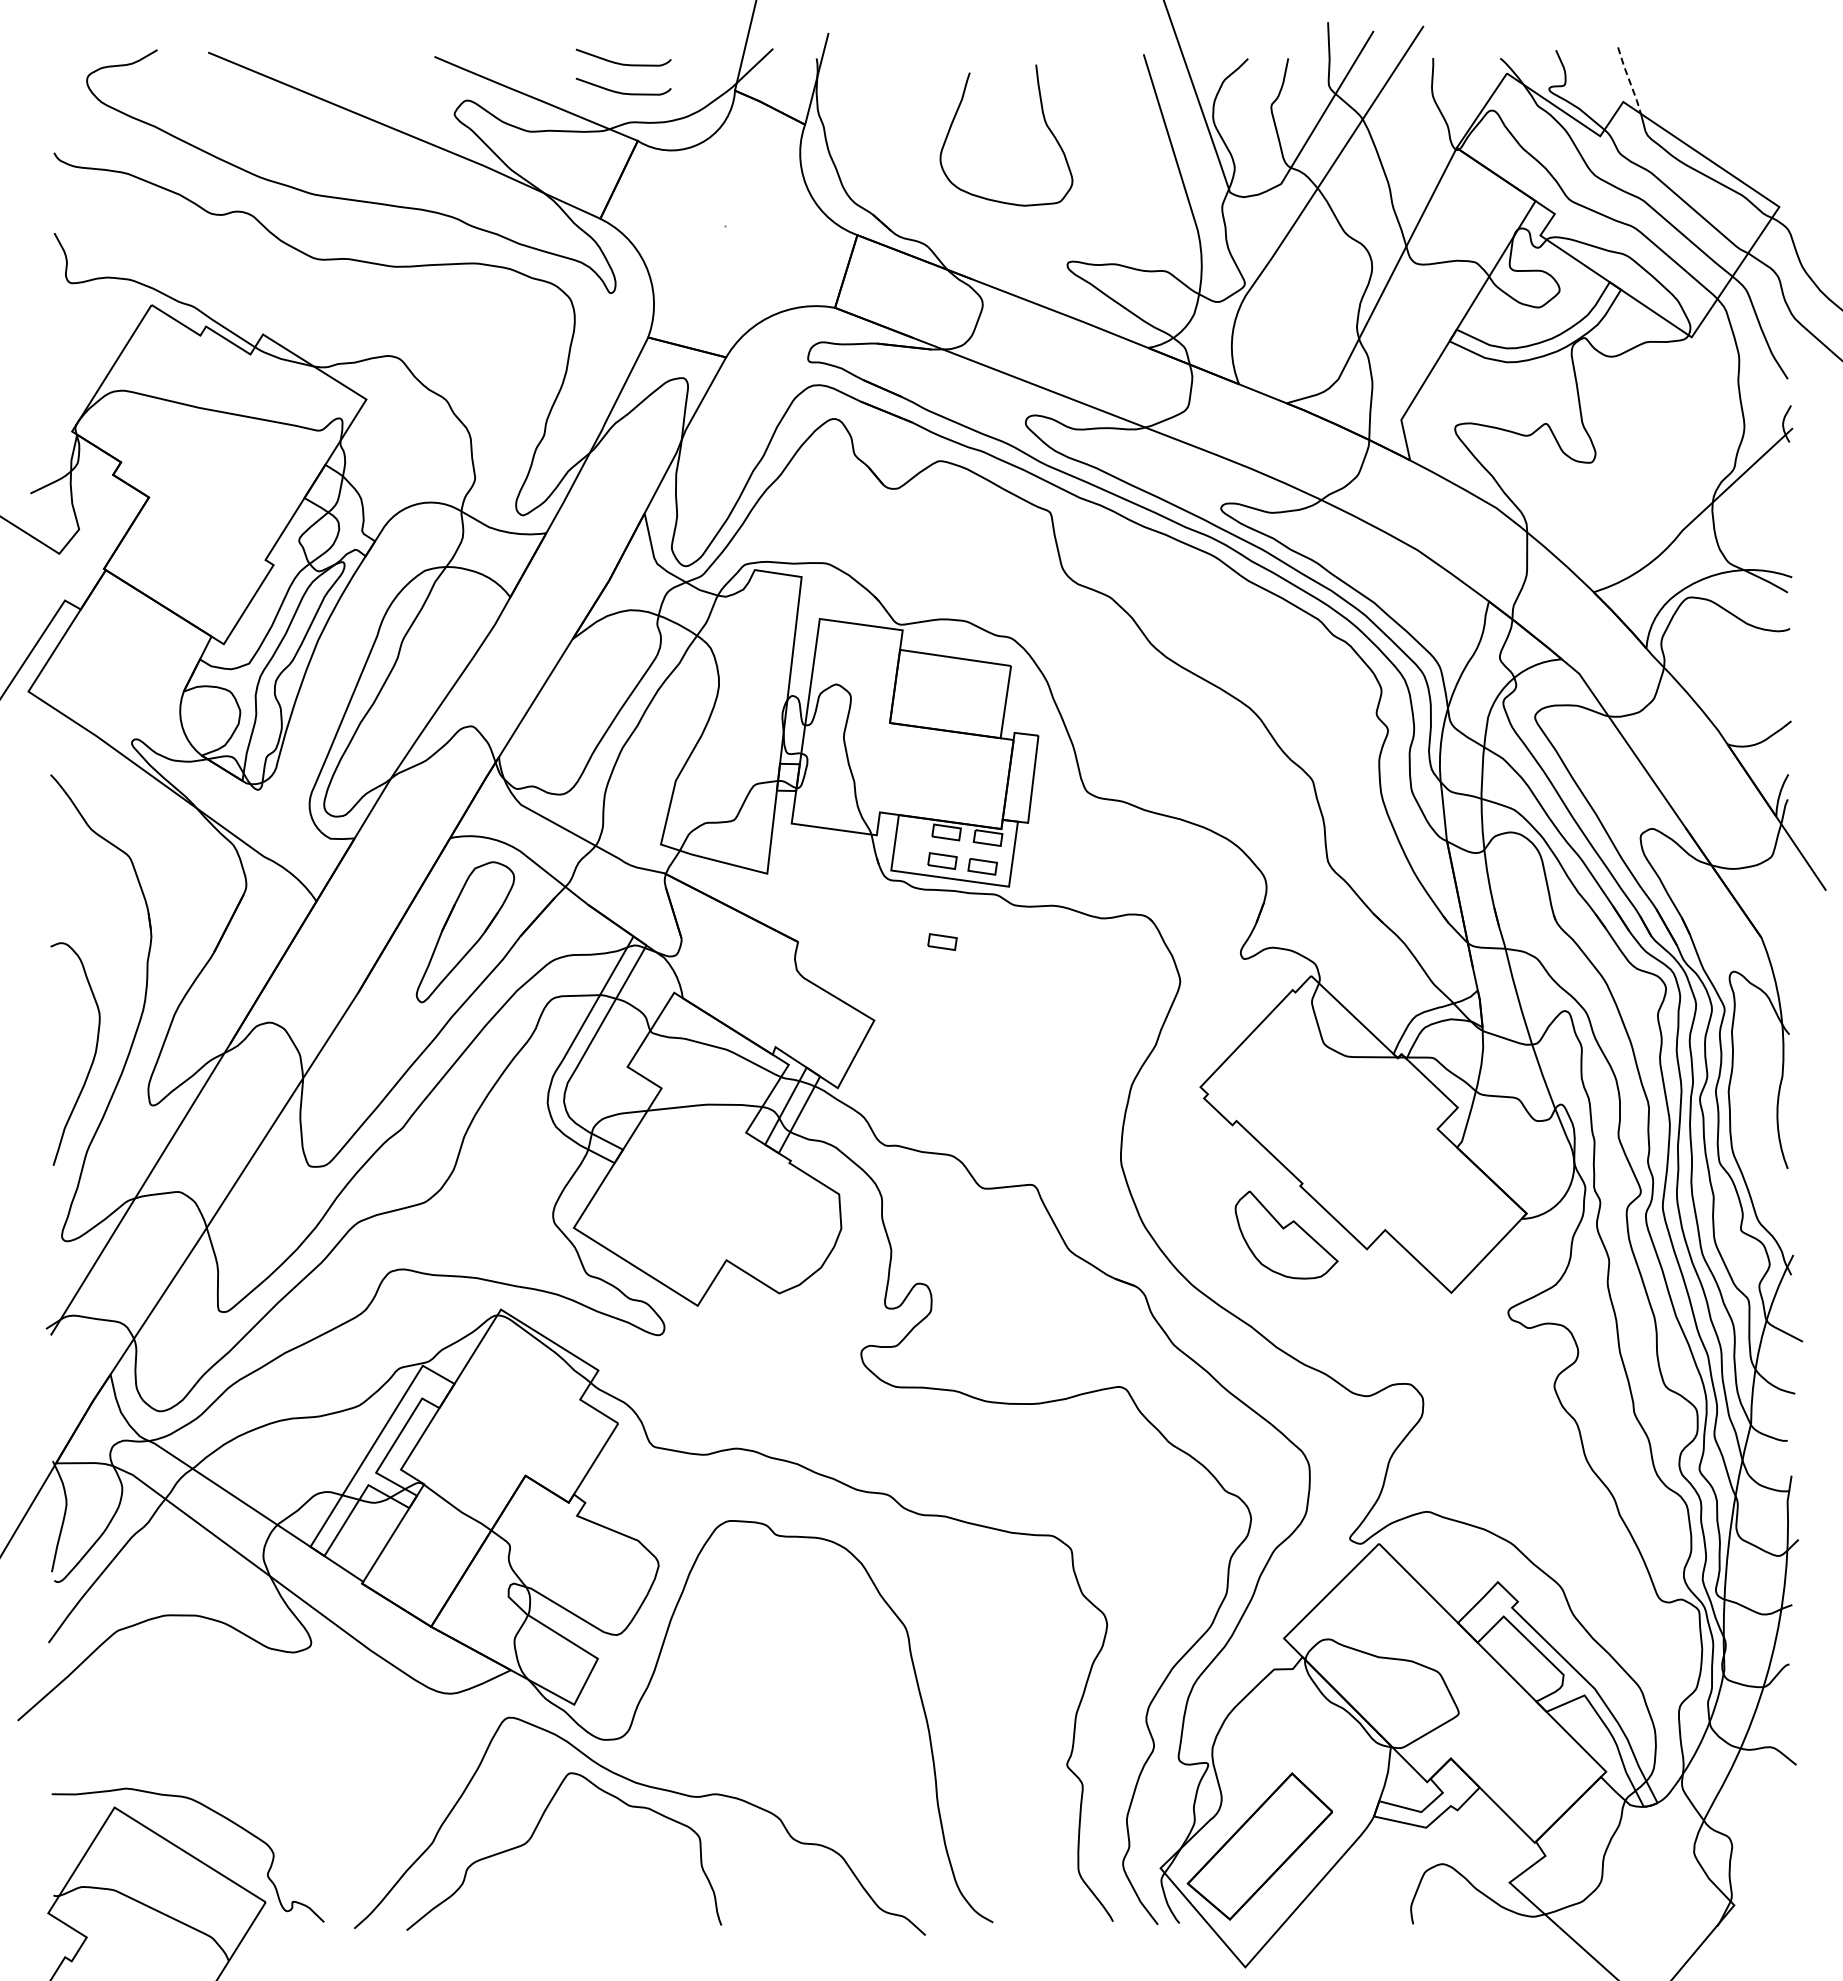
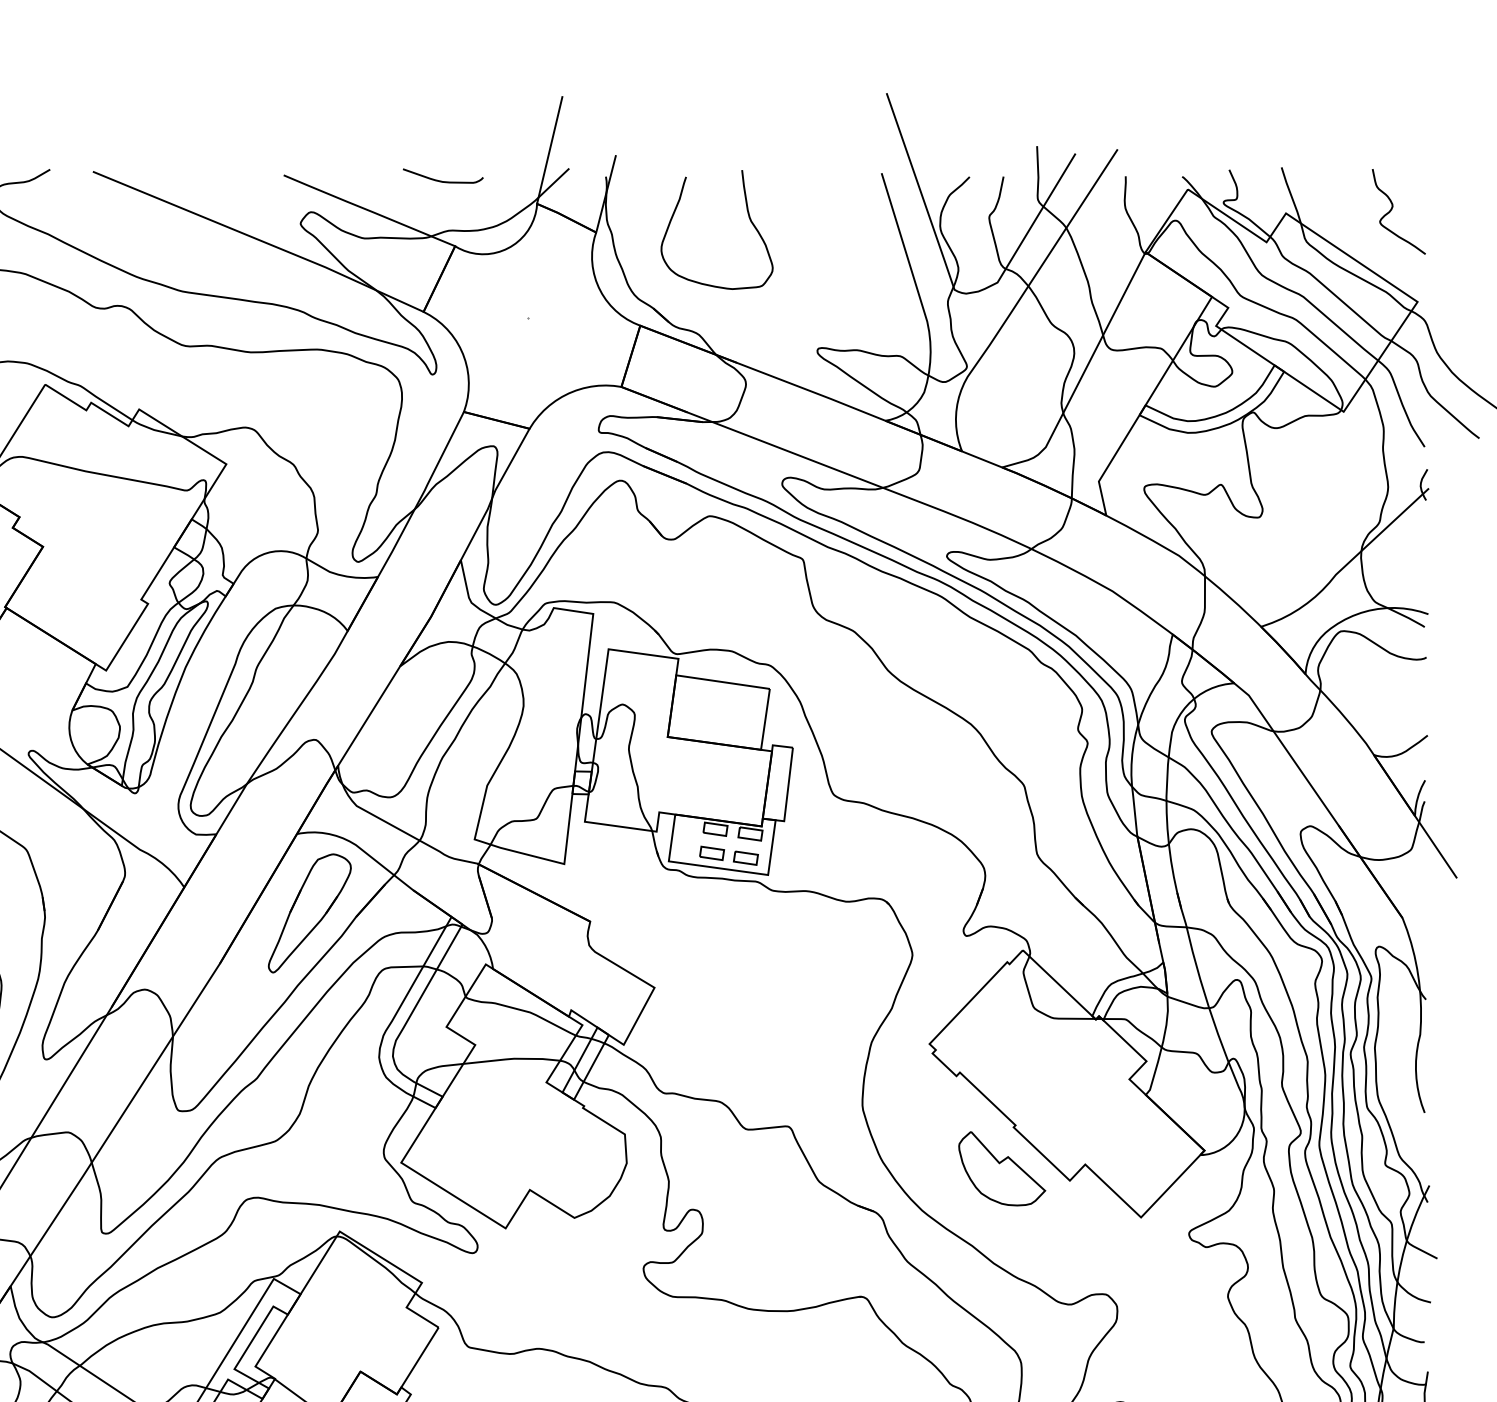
line: (1629, 80) -> (1291, 195), dashed -> solid
curve: (623, 92) -> (443, 205), removed
curve: (1750, 95) -> (1393, 207), added
curve: (1044, 122) -> (749, 218), moved
part: (942, 941) -> (712, 921), removed

